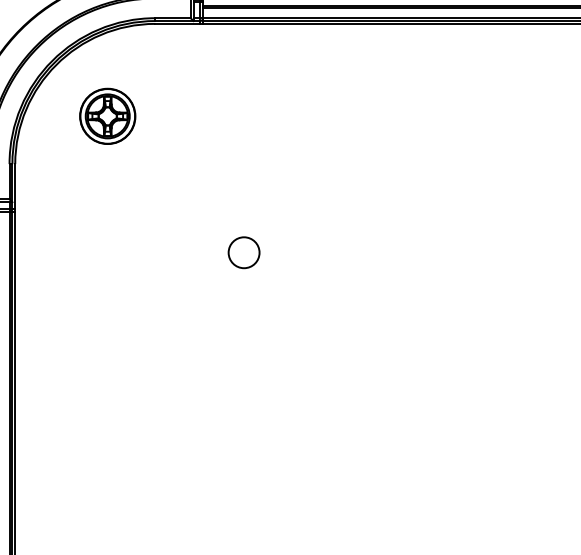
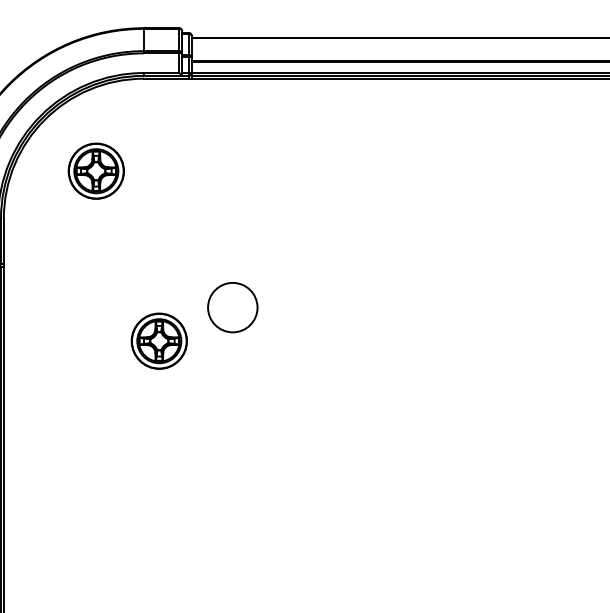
circle: (243, 252) -> (232, 307), size x1.6
part: (169, 285) -> (158, 340), added

